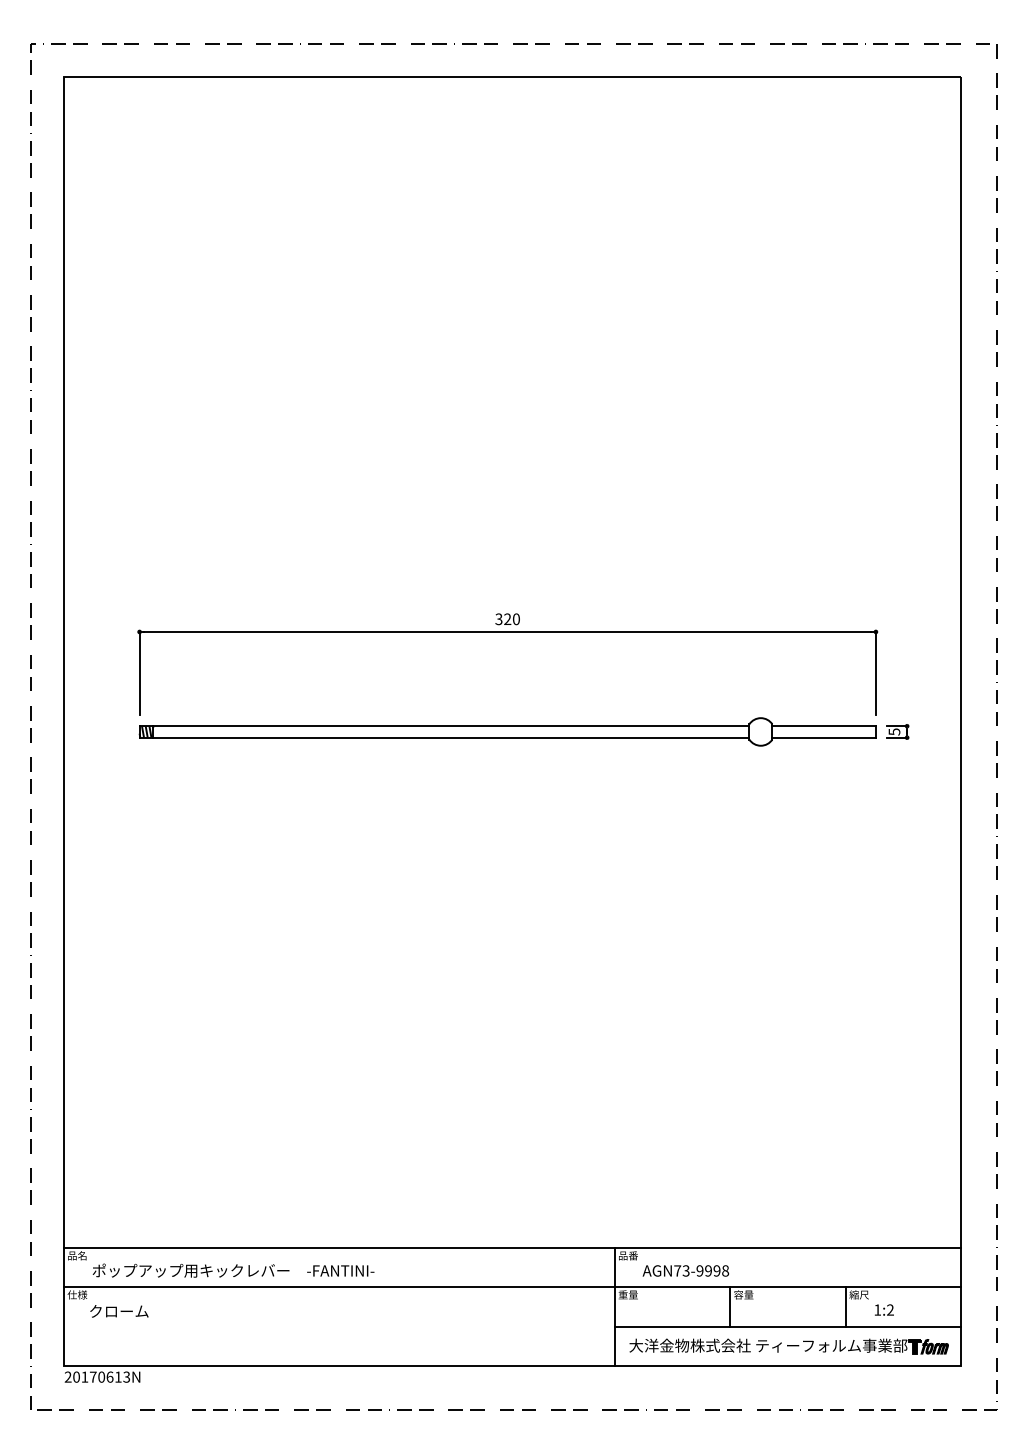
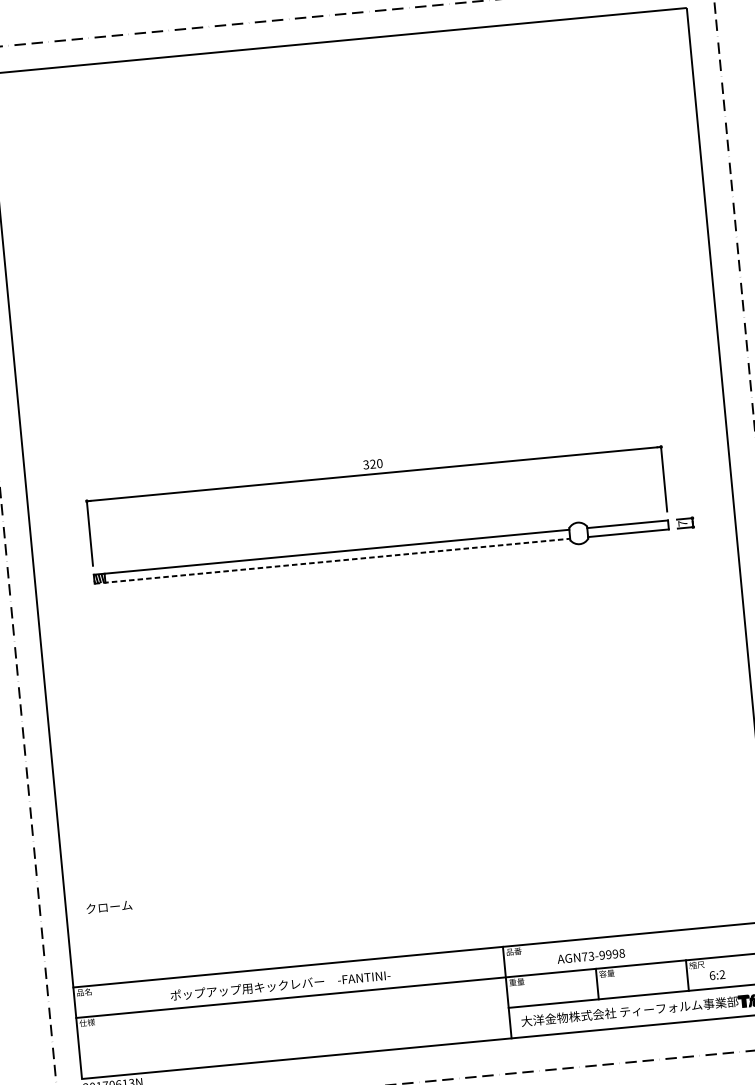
text: (894, 731) -> (682, 523), 5 -> 7
line: (444, 737) -> (332, 561), solid -> dashed
text: (233, 1270) -> (280, 985), moved
text: (685, 1270) -> (590, 956), moved
text: (877, 1309) -> (712, 975), 1:2 -> 6:2
text: (119, 1311) -> (109, 907), moved

